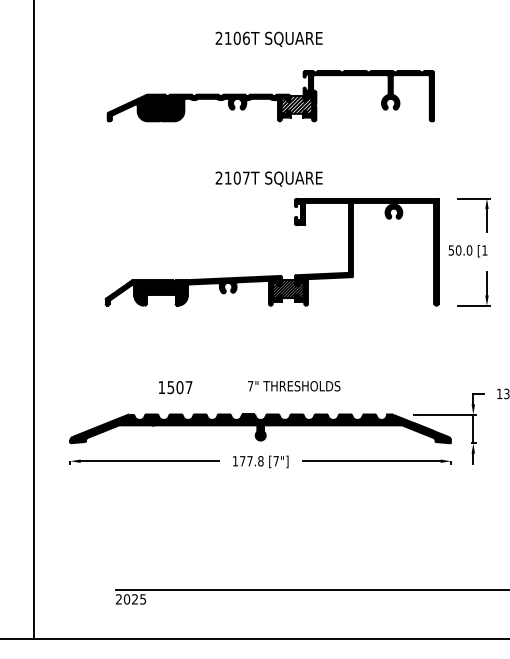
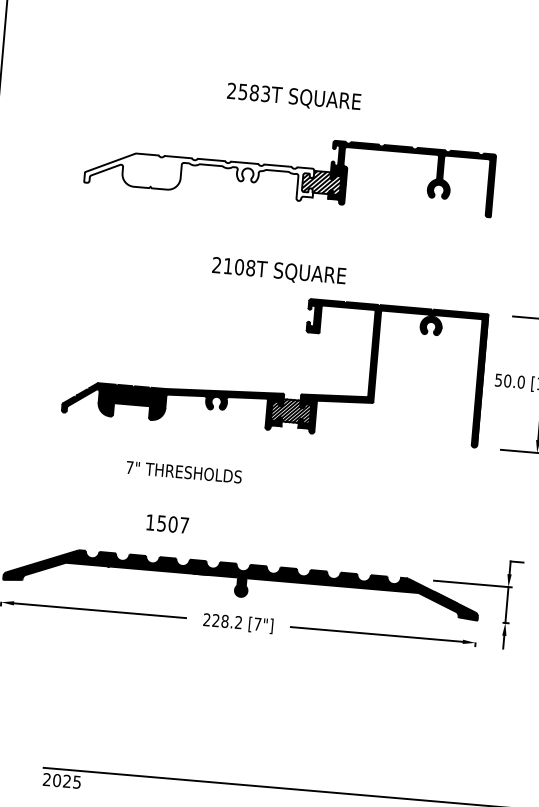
text: (236, 37) -> (253, 91), 2106T -> 2583T
fill: (198, 107) -> (198, 175), removed
text: (245, 177) -> (249, 267), 2107T -> 2108T
text: (294, 386) -> (184, 472), moved
text: (175, 387) -> (167, 523), moved
text: (247, 461) -> (221, 621), 177.8 -> 228.2

